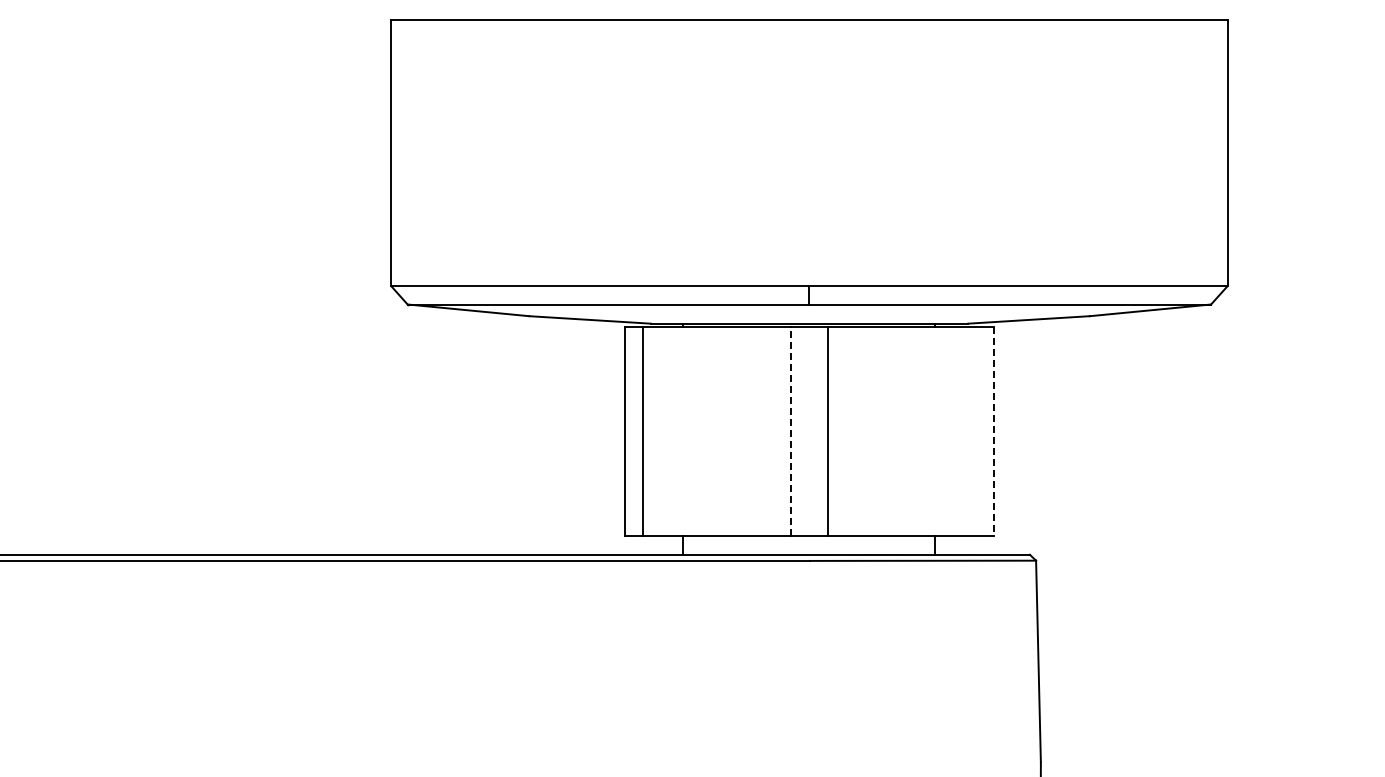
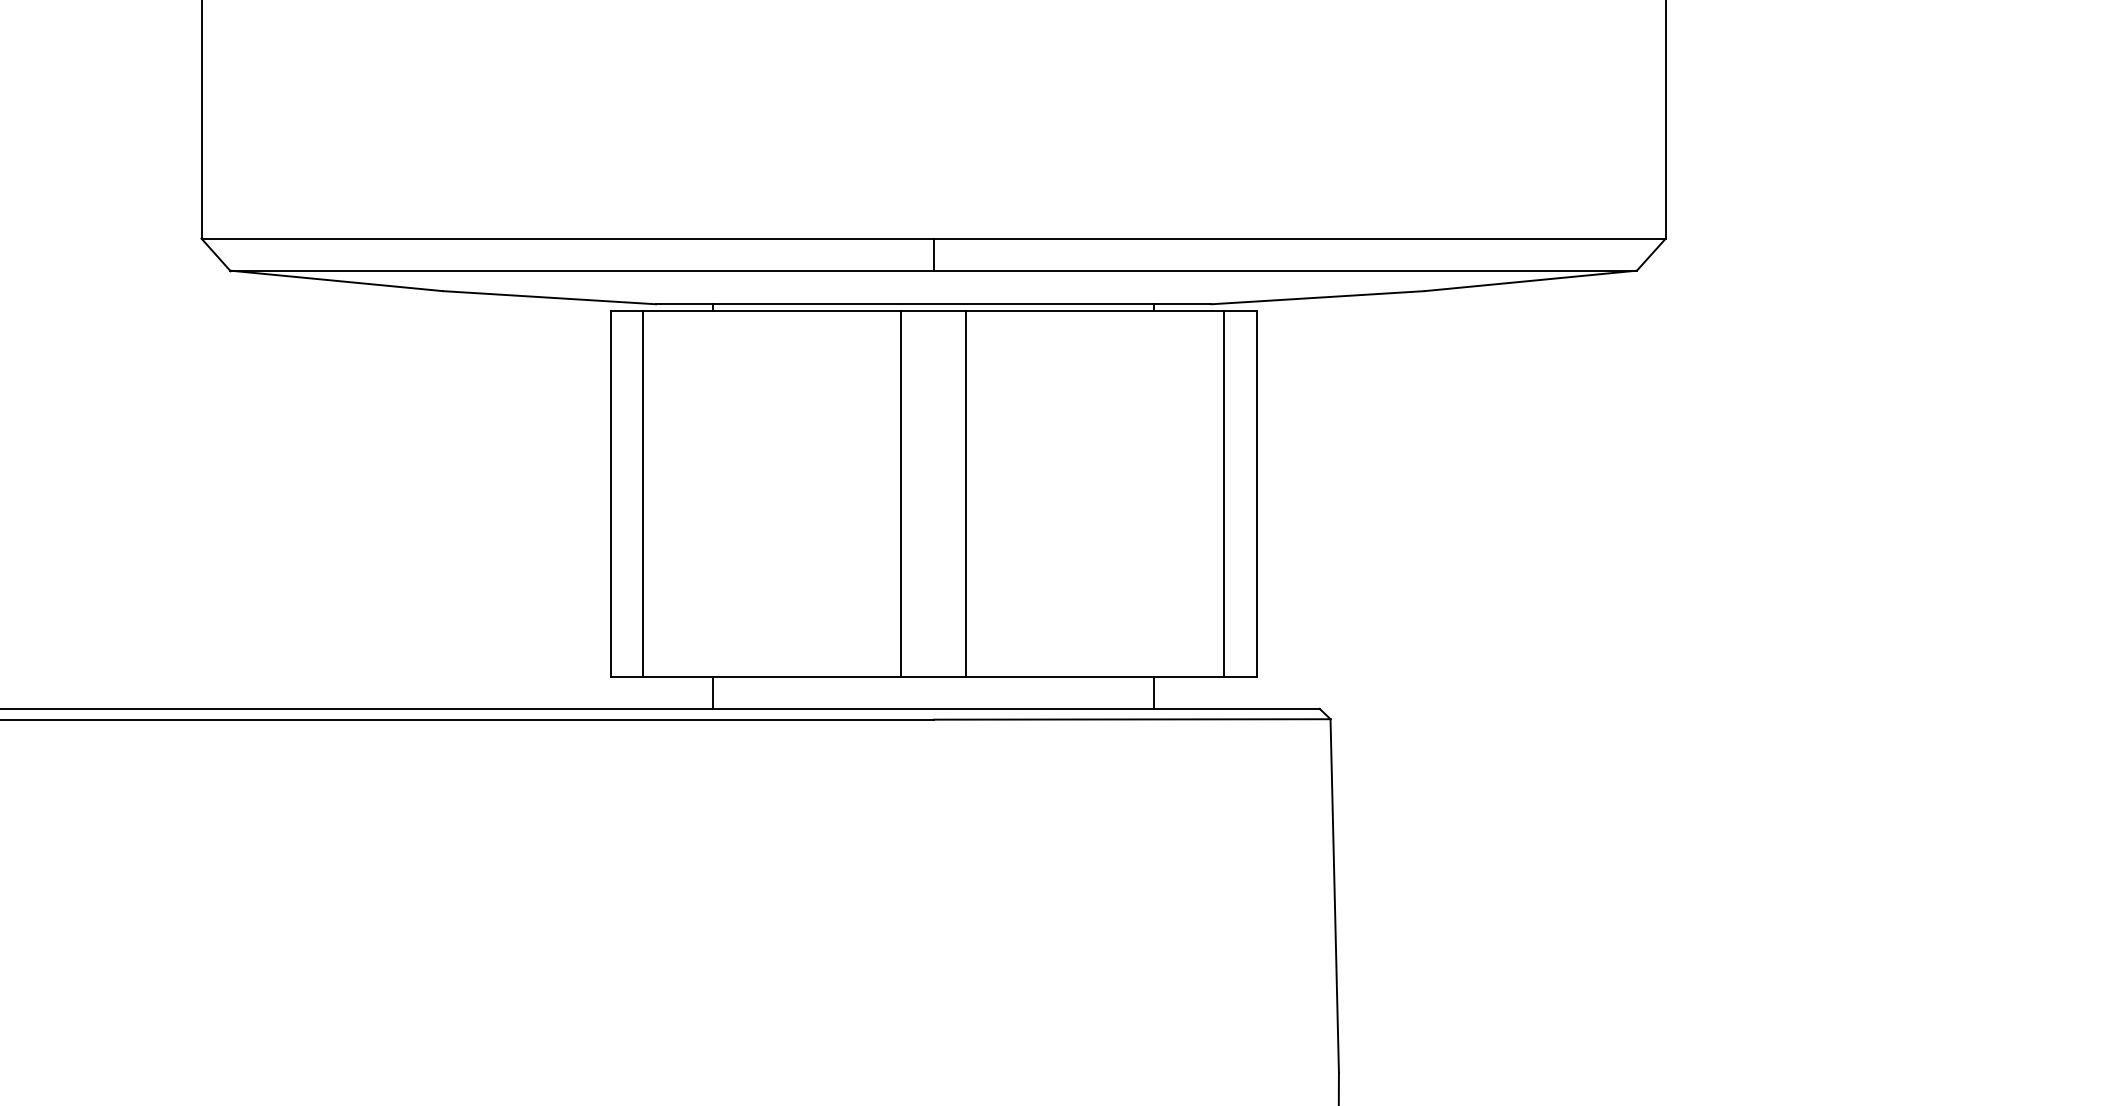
line: (790, 431) -> (900, 493), dashed -> solid
line: (975, 431) -> (1224, 493), added
line: (993, 431) -> (1255, 493), dashed -> solid

